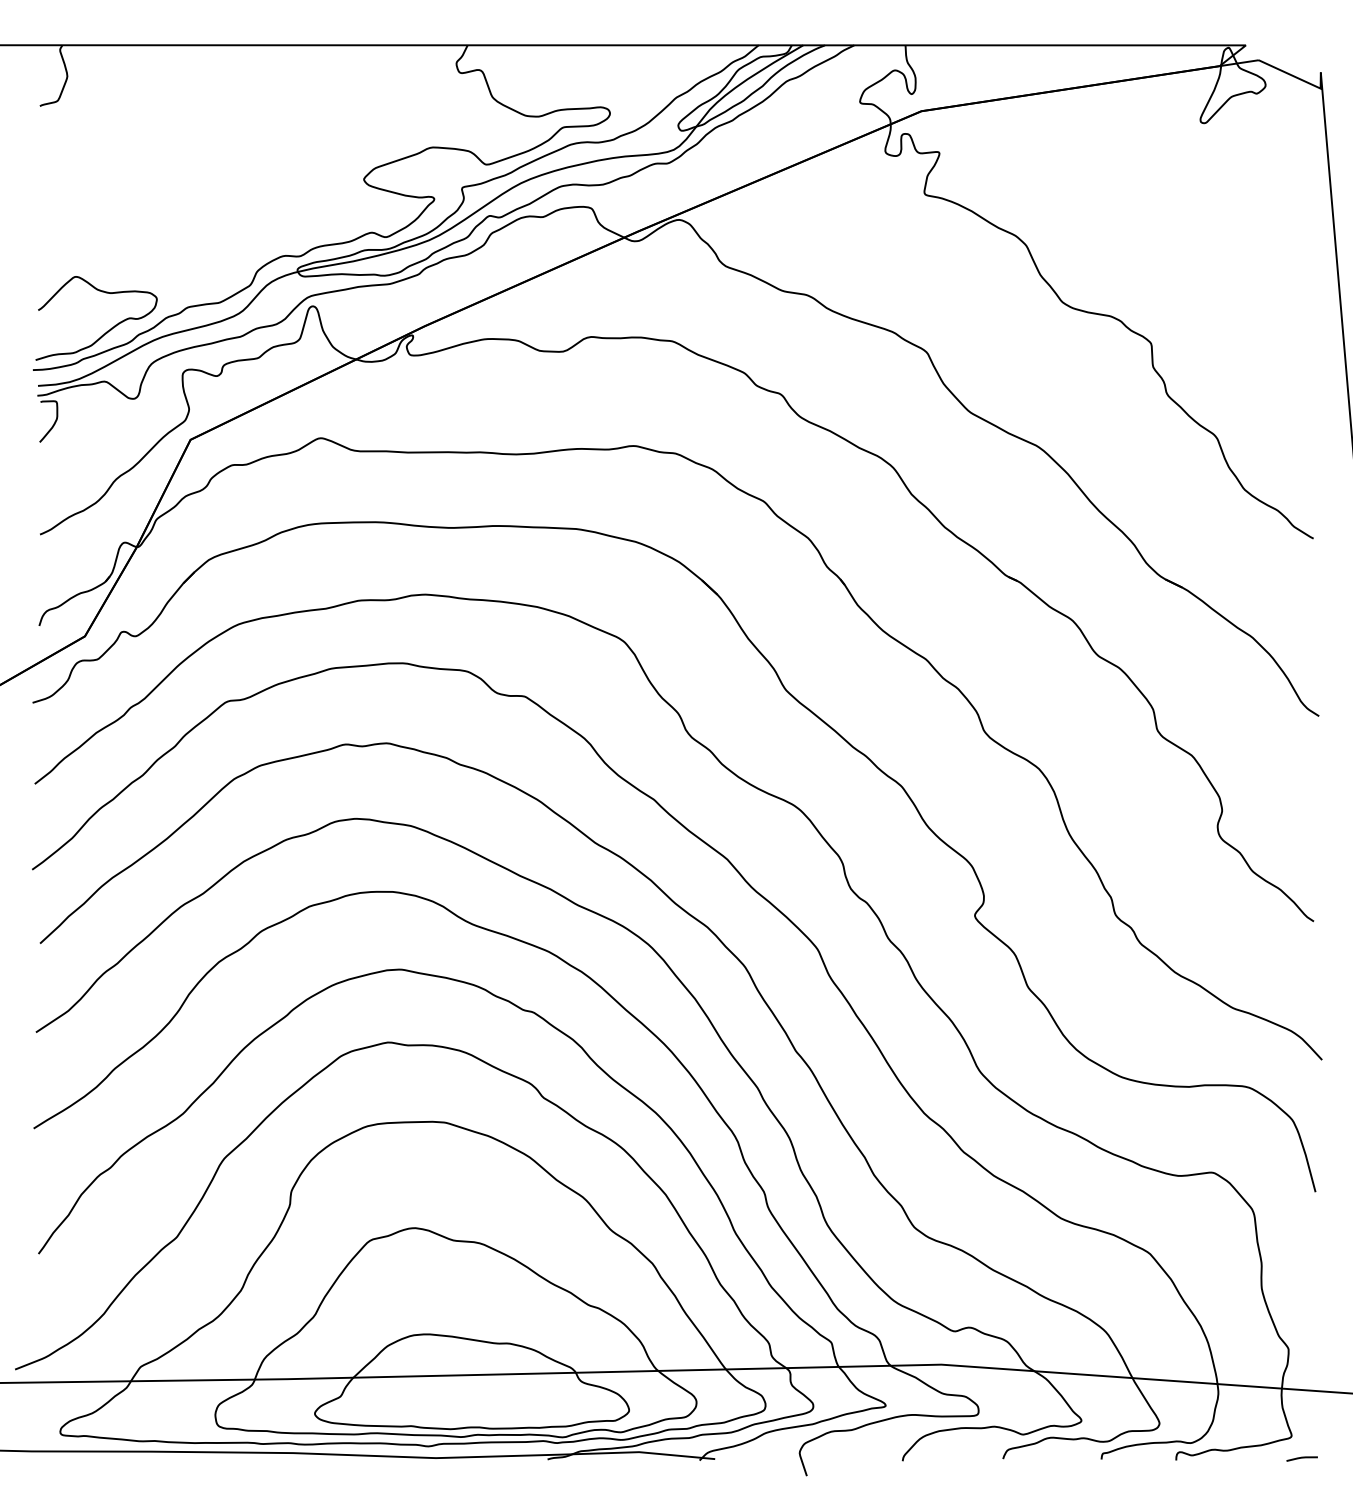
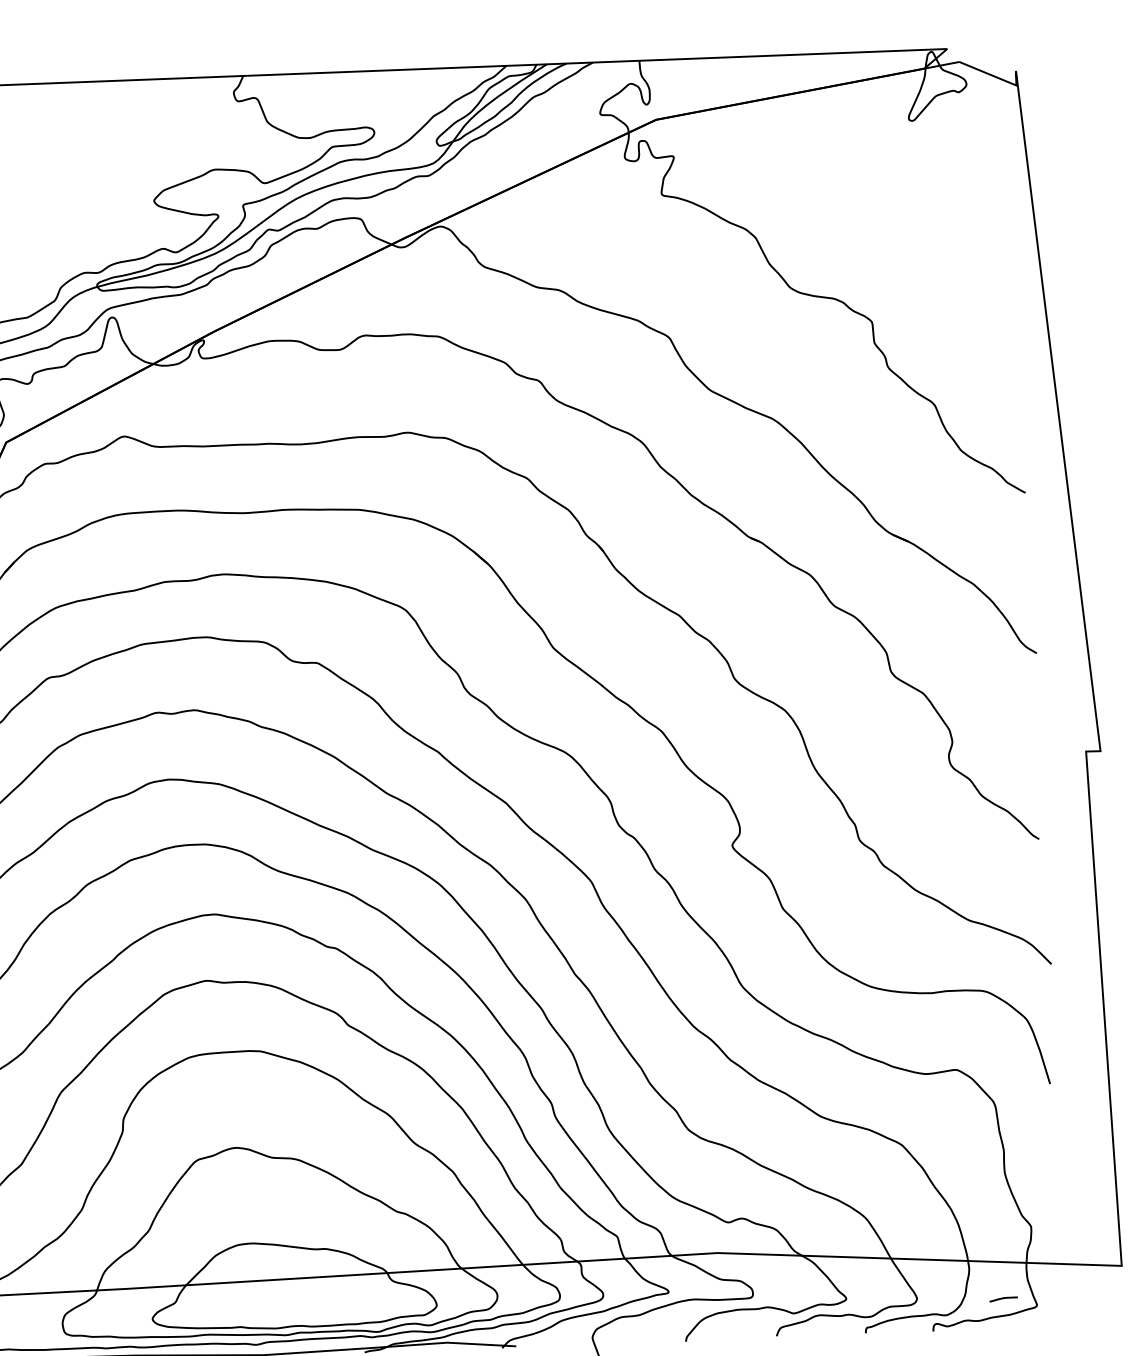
line: (1301, 1458) -> (1003, 1299), moved

